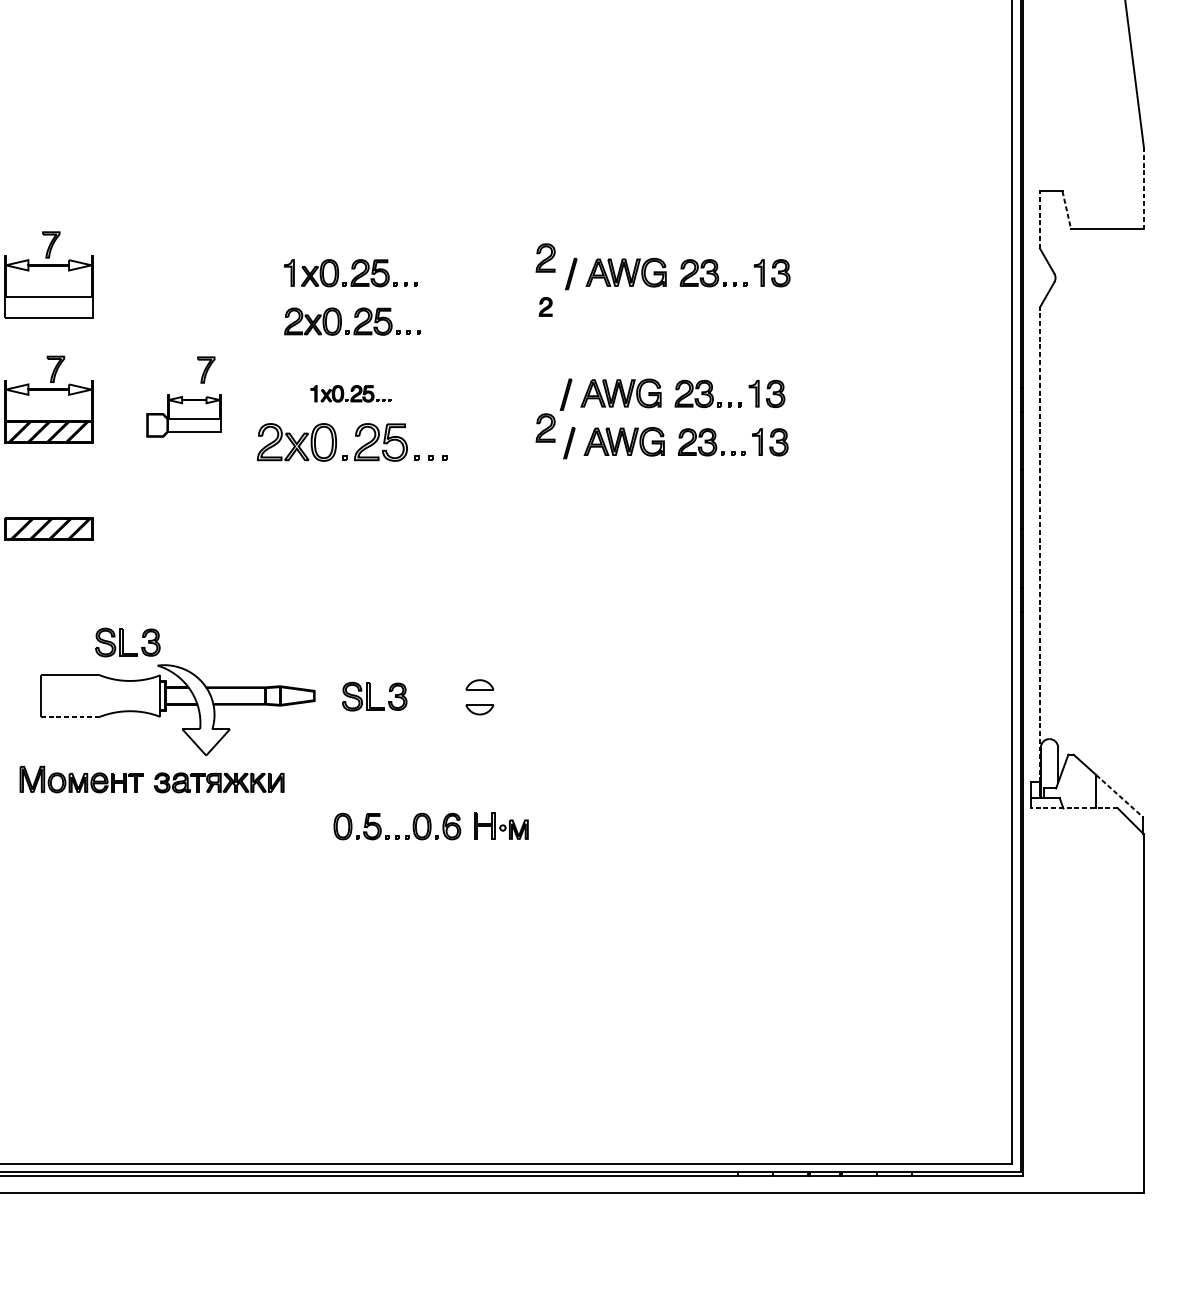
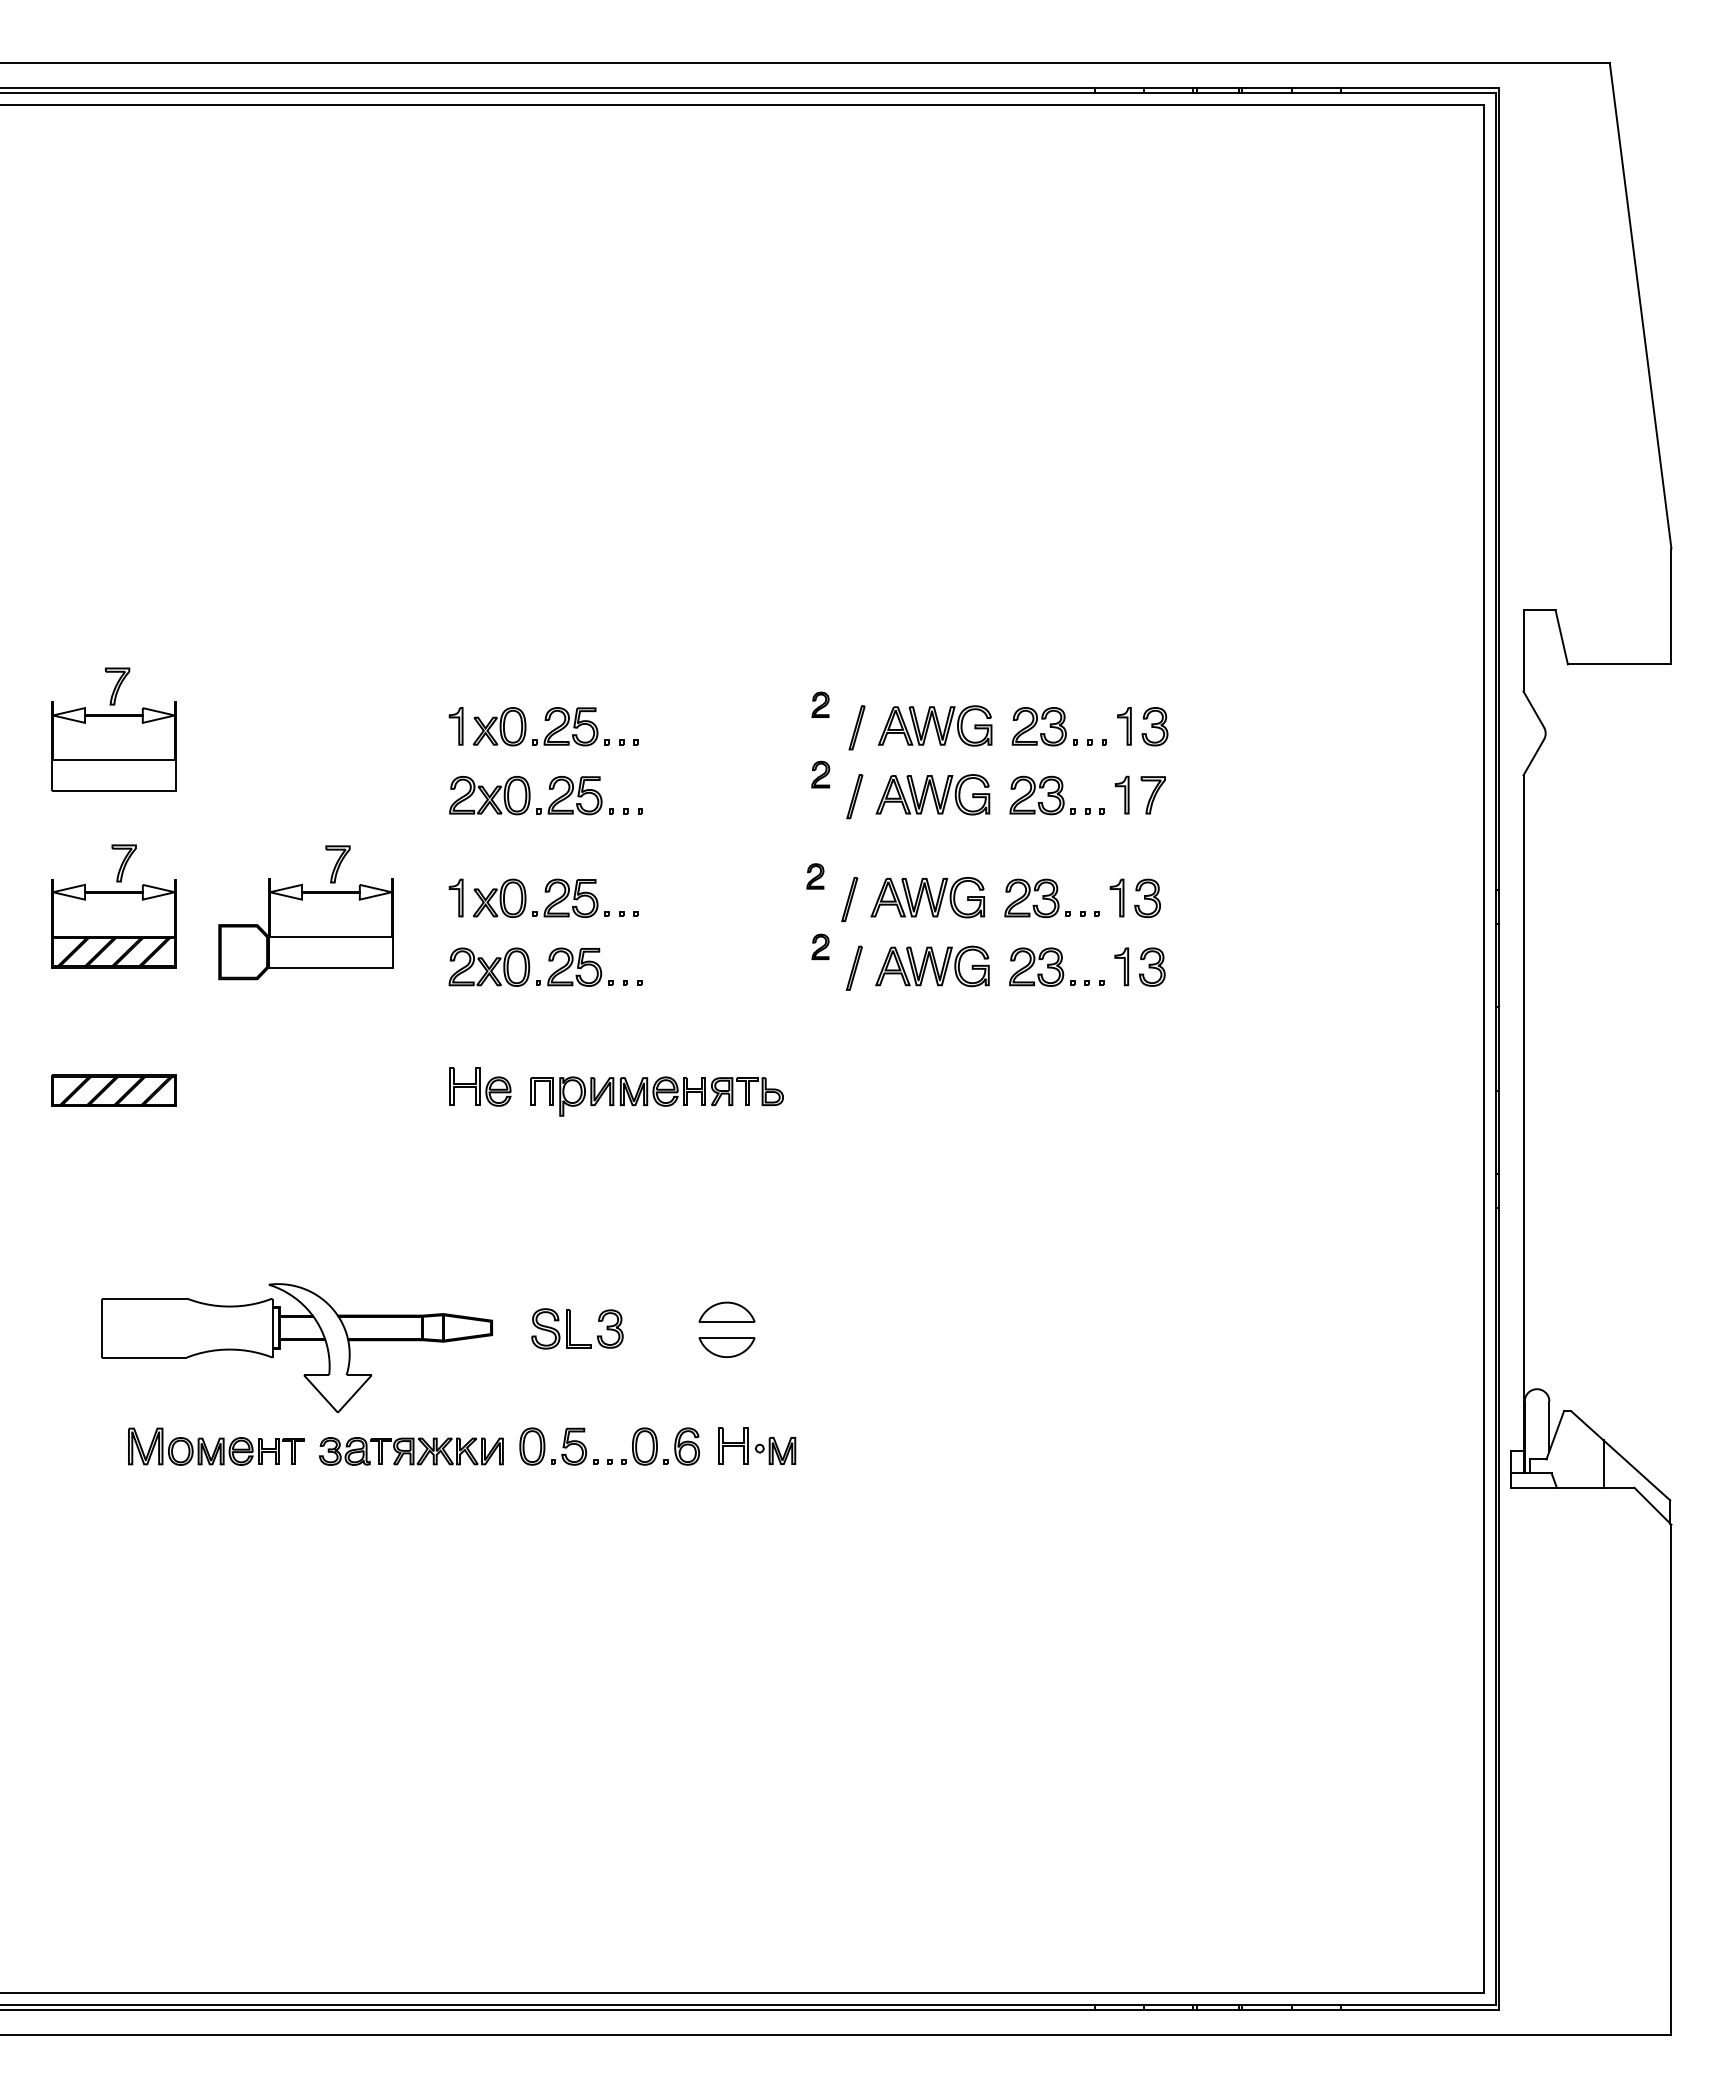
line: (1144, 188) -> (1671, 606), dashed -> solid
line: (1066, 210) -> (1561, 637), dashed -> solid
line: (1039, 219) -> (1523, 650), dashed -> solid
part: (545, 257) -> (820, 704), size x0.62
part: (679, 317) -> (1010, 789), added
part: (542, 378) -> (815, 876), added
part: (350, 393) -> (543, 897), size x1.67
part: (183, 415) -> (305, 929), size x1.67
part: (545, 427) -> (820, 946), size x0.62
part: (352, 441) -> (545, 966), size x0.71
part: (402, 529) -> (616, 1091), added
line: (1039, 545) -> (1523, 1113), dashed -> solid
part: (122, 642) -> (219, 1251), removed
part: (479, 684) -> (726, 1311), size x1.43
part: (479, 709) -> (726, 1347), size x1.43
line: (70, 716) -> (144, 1357), dashed -> solid
part: (151, 779) -> (315, 1446), moved
line: (1119, 796) -> (1636, 1470), dashed -> solid
line: (1074, 808) -> (1572, 1487), dashed -> solid
part: (430, 826) -> (657, 1446), moved

